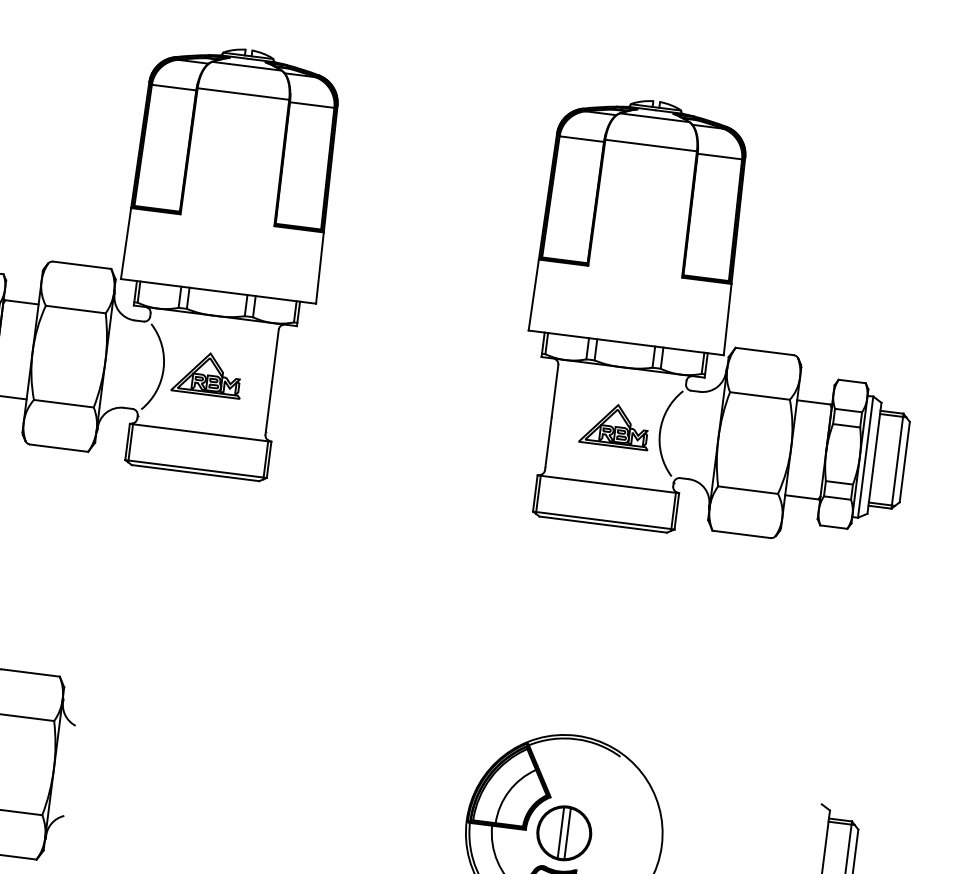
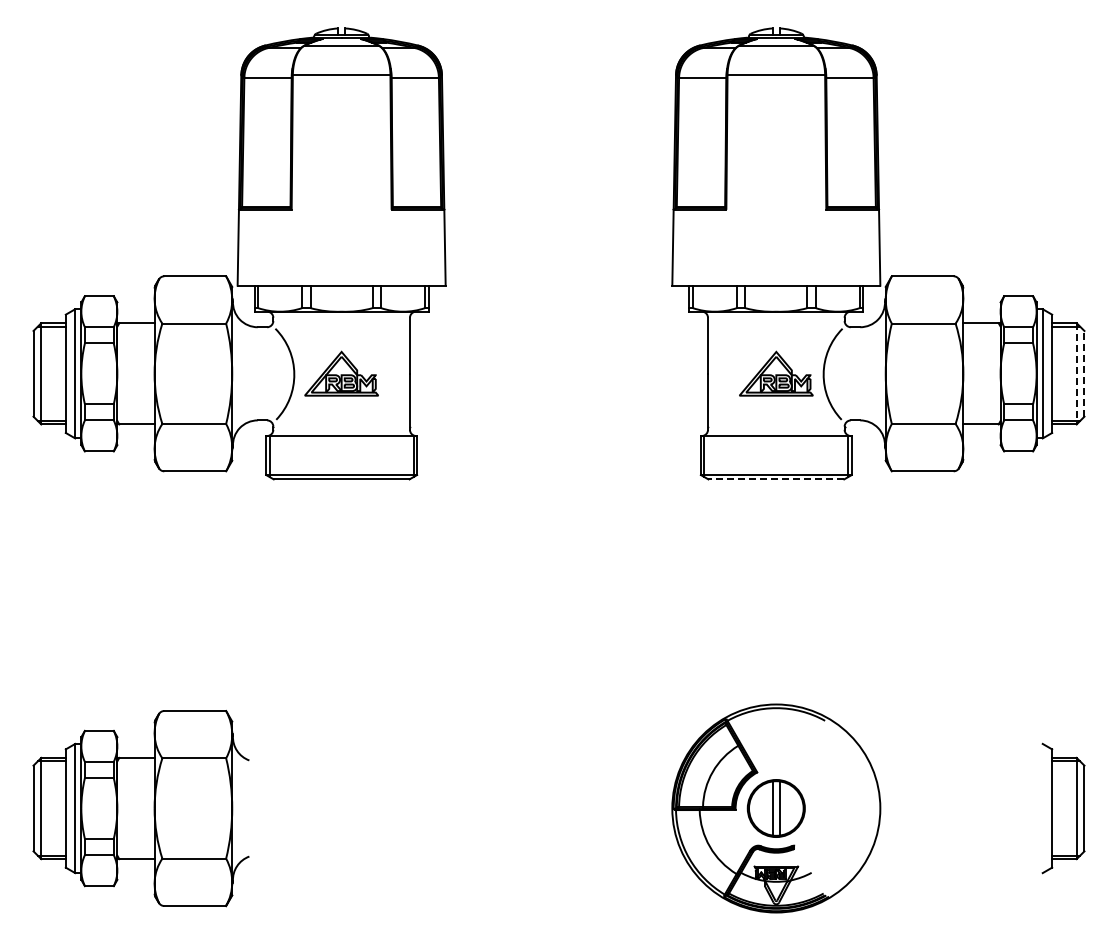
line: (897, 460) -> (1076, 373), solid -> dashed
line: (904, 461) -> (1084, 373), solid -> dashed
line: (603, 524) -> (776, 479), solid -> dashed

